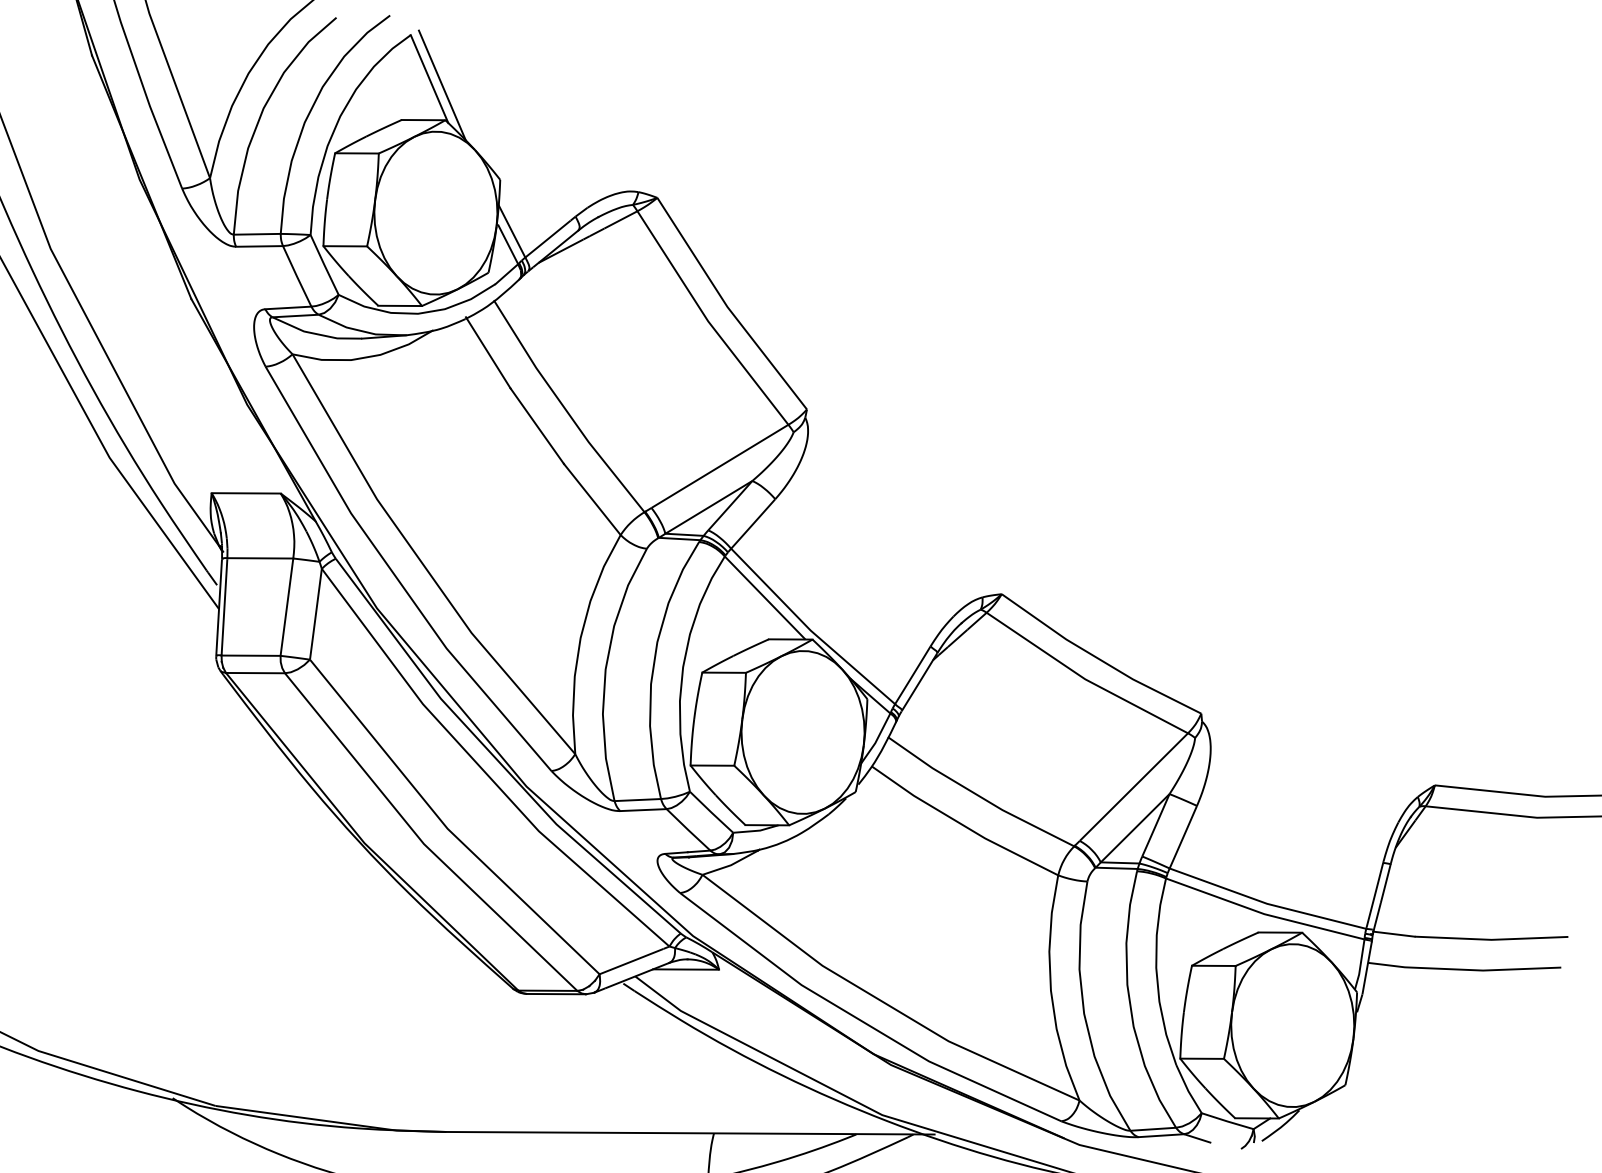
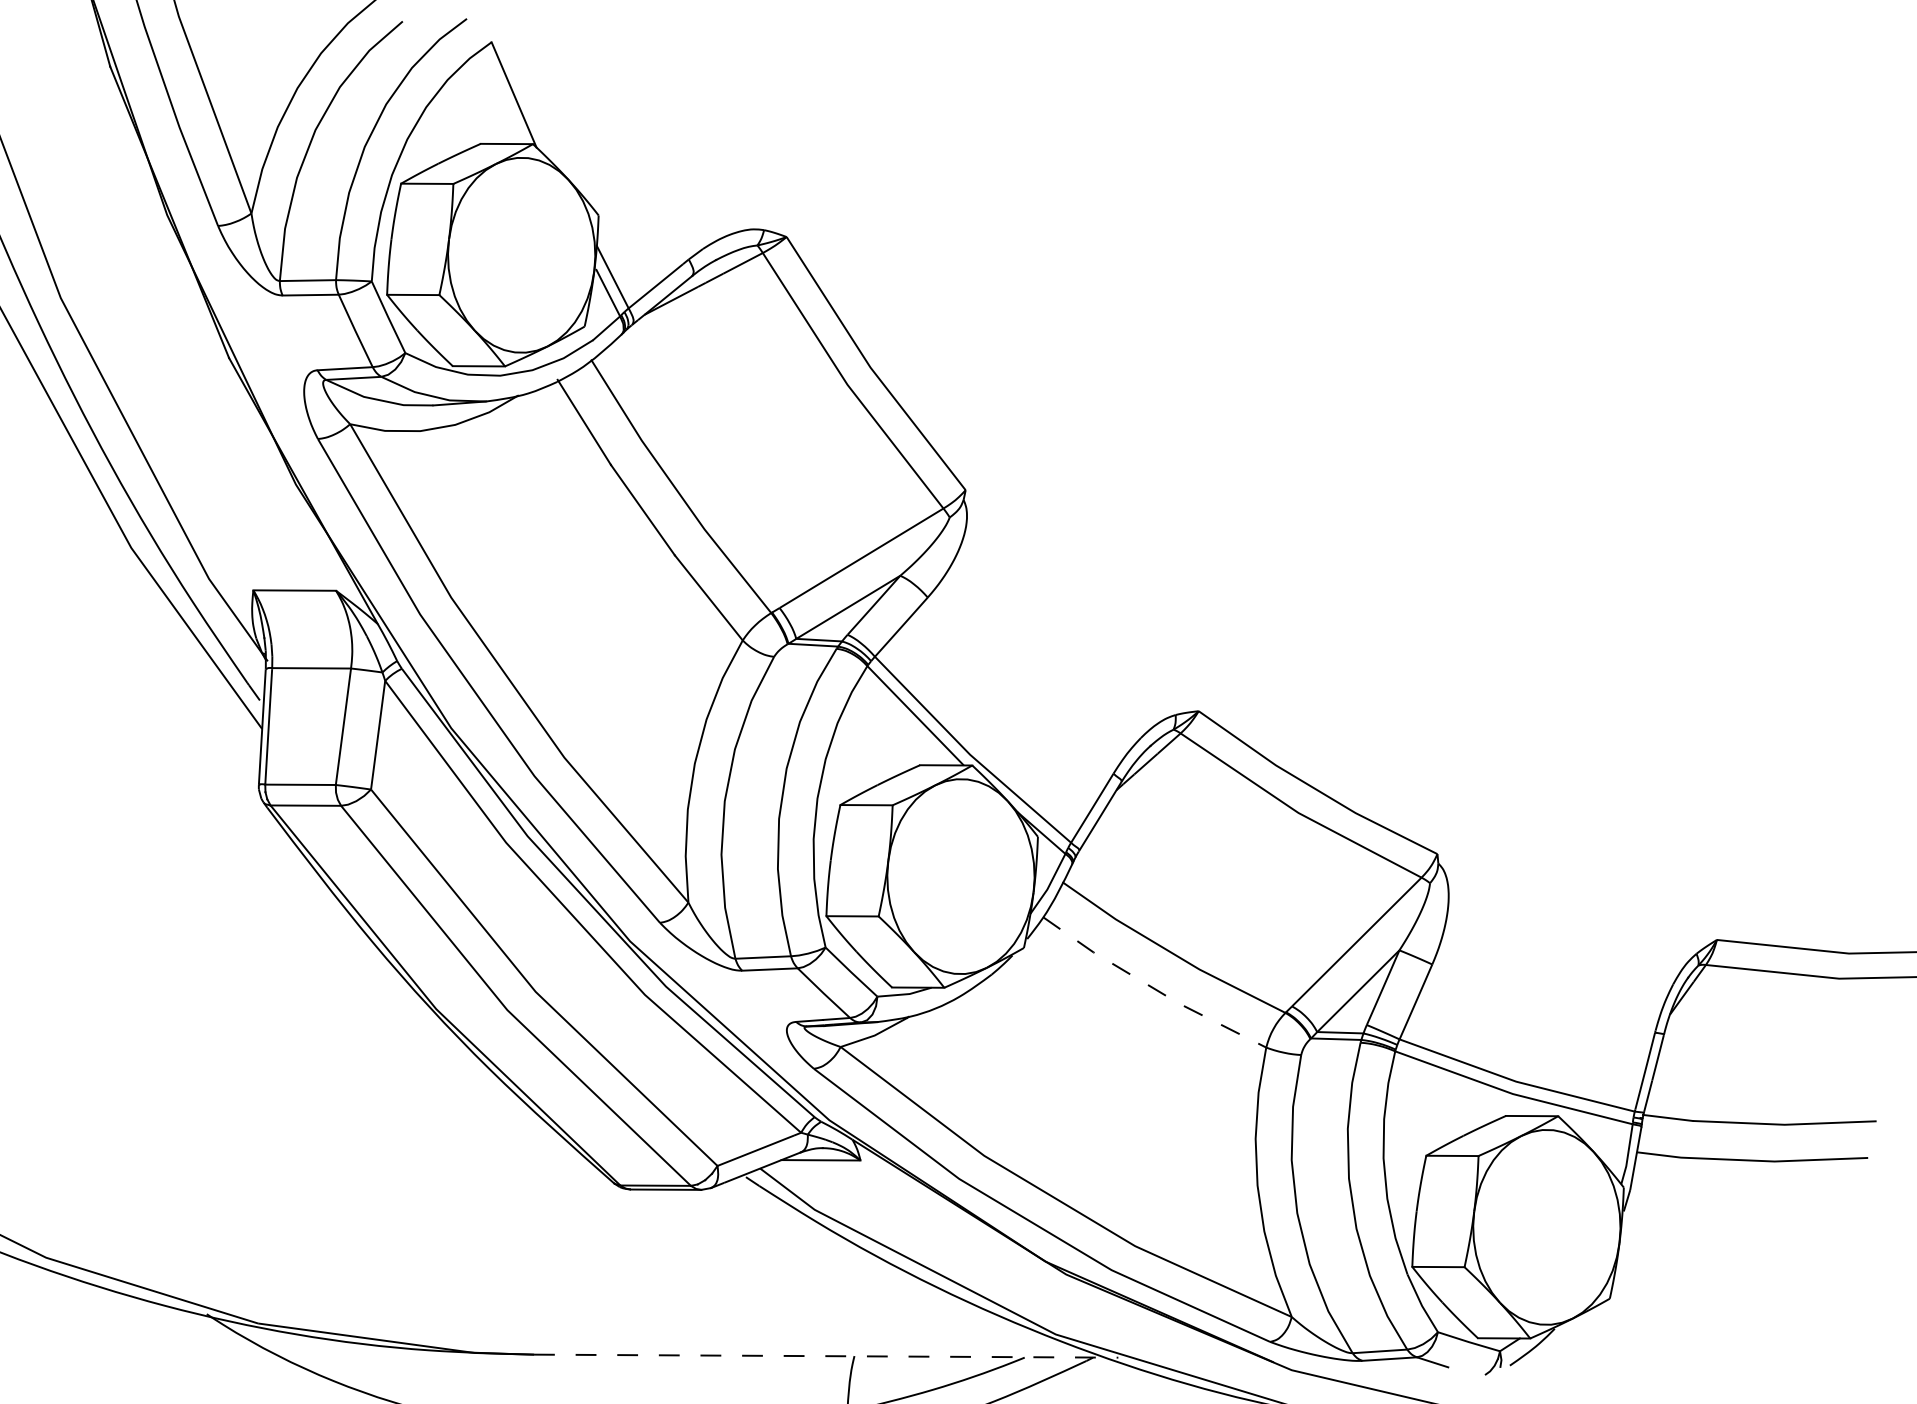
line: (442, 85) -> (529, 102), removed
line: (962, 825) -> (1151, 987), solid -> dashed
line: (690, 1133) -> (826, 1356), solid -> dashed

